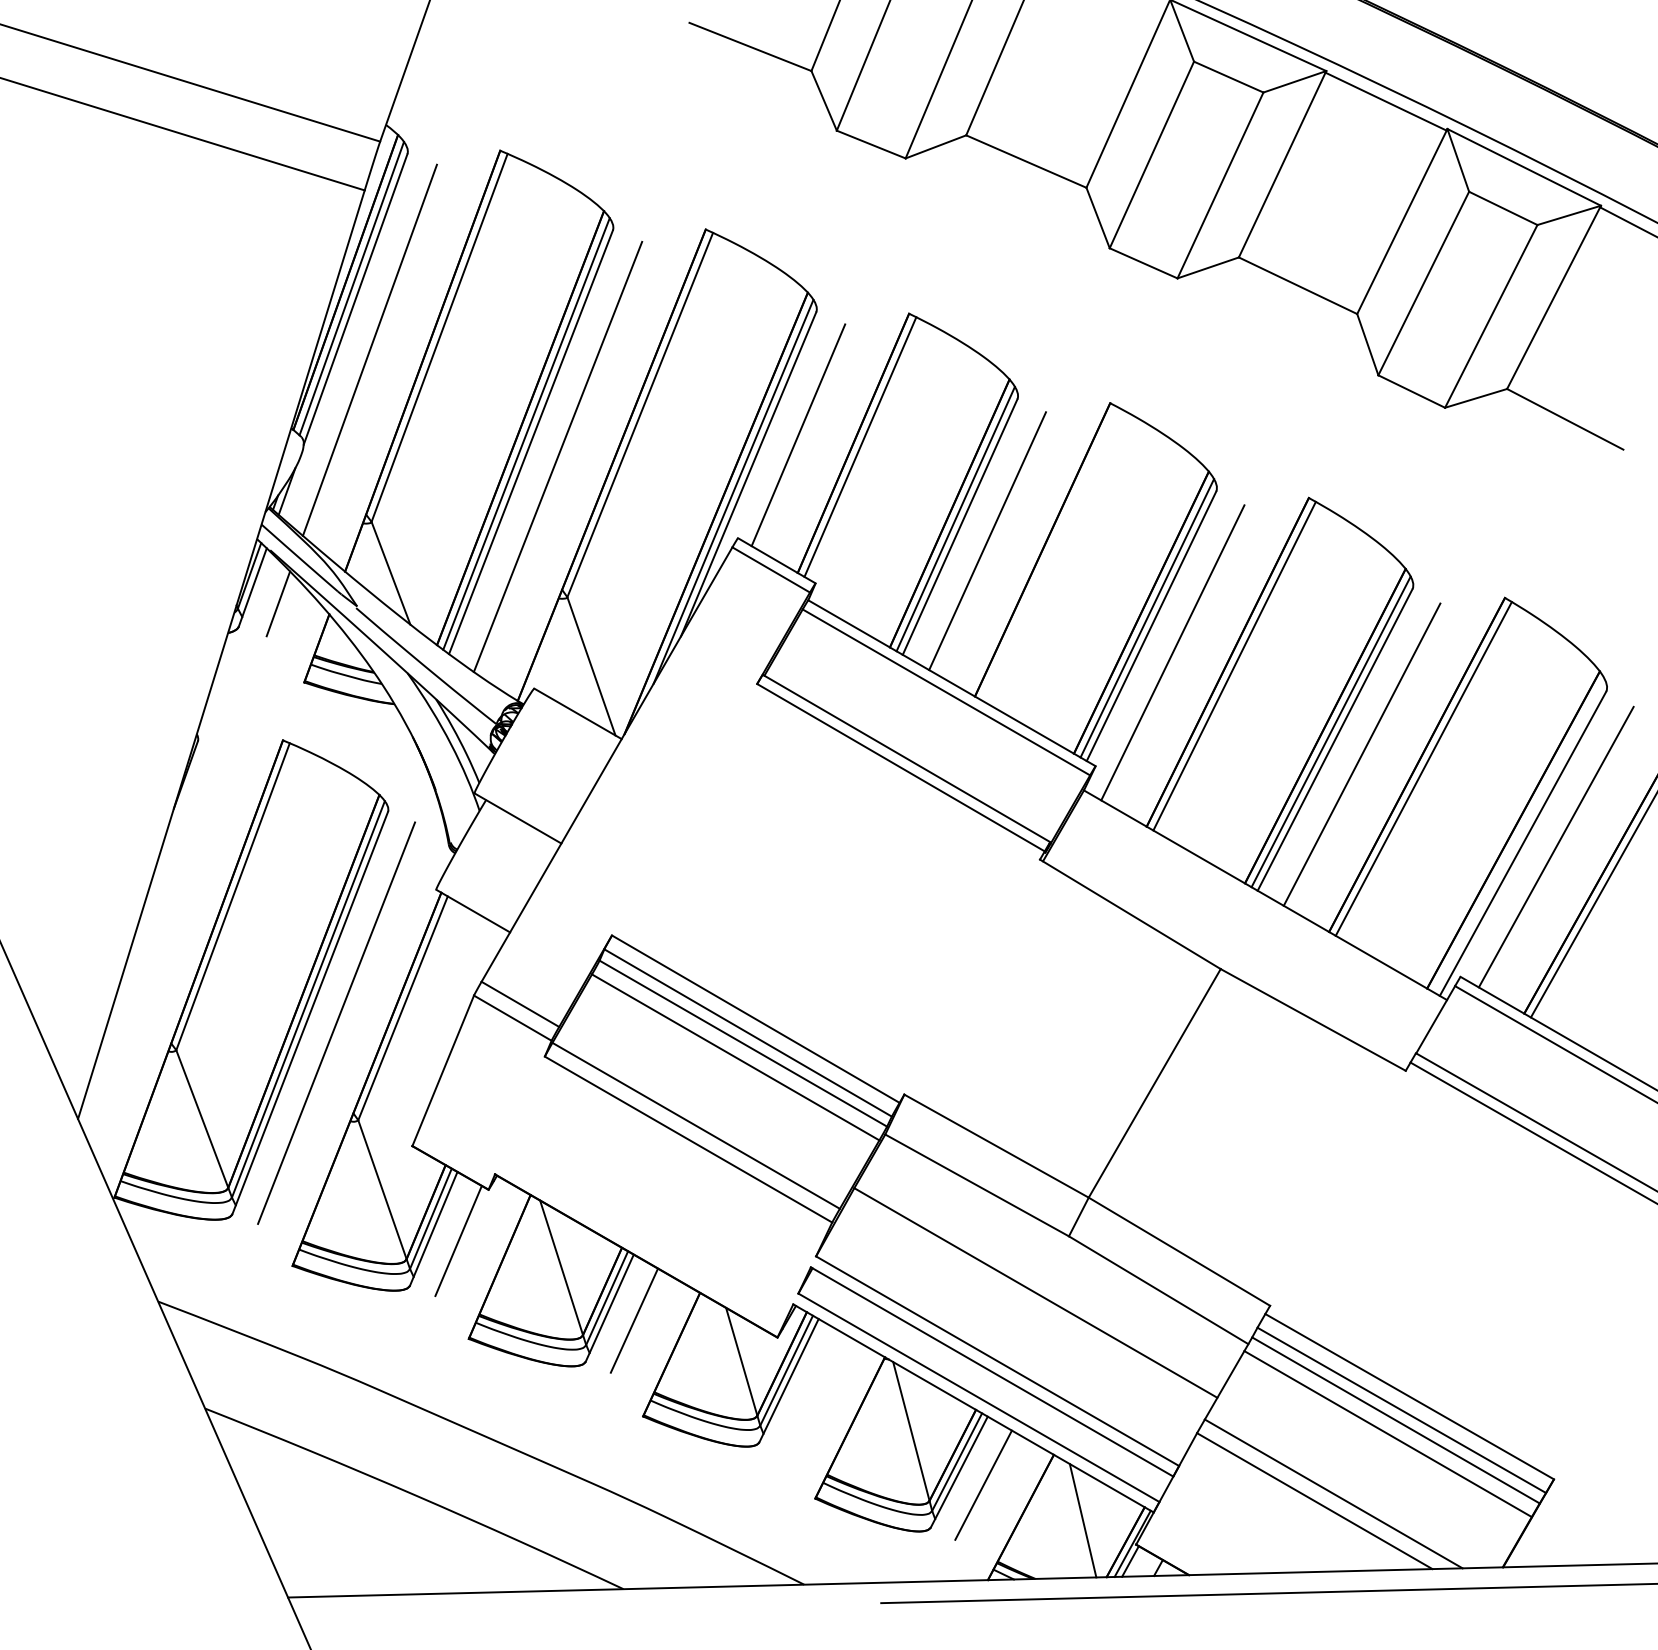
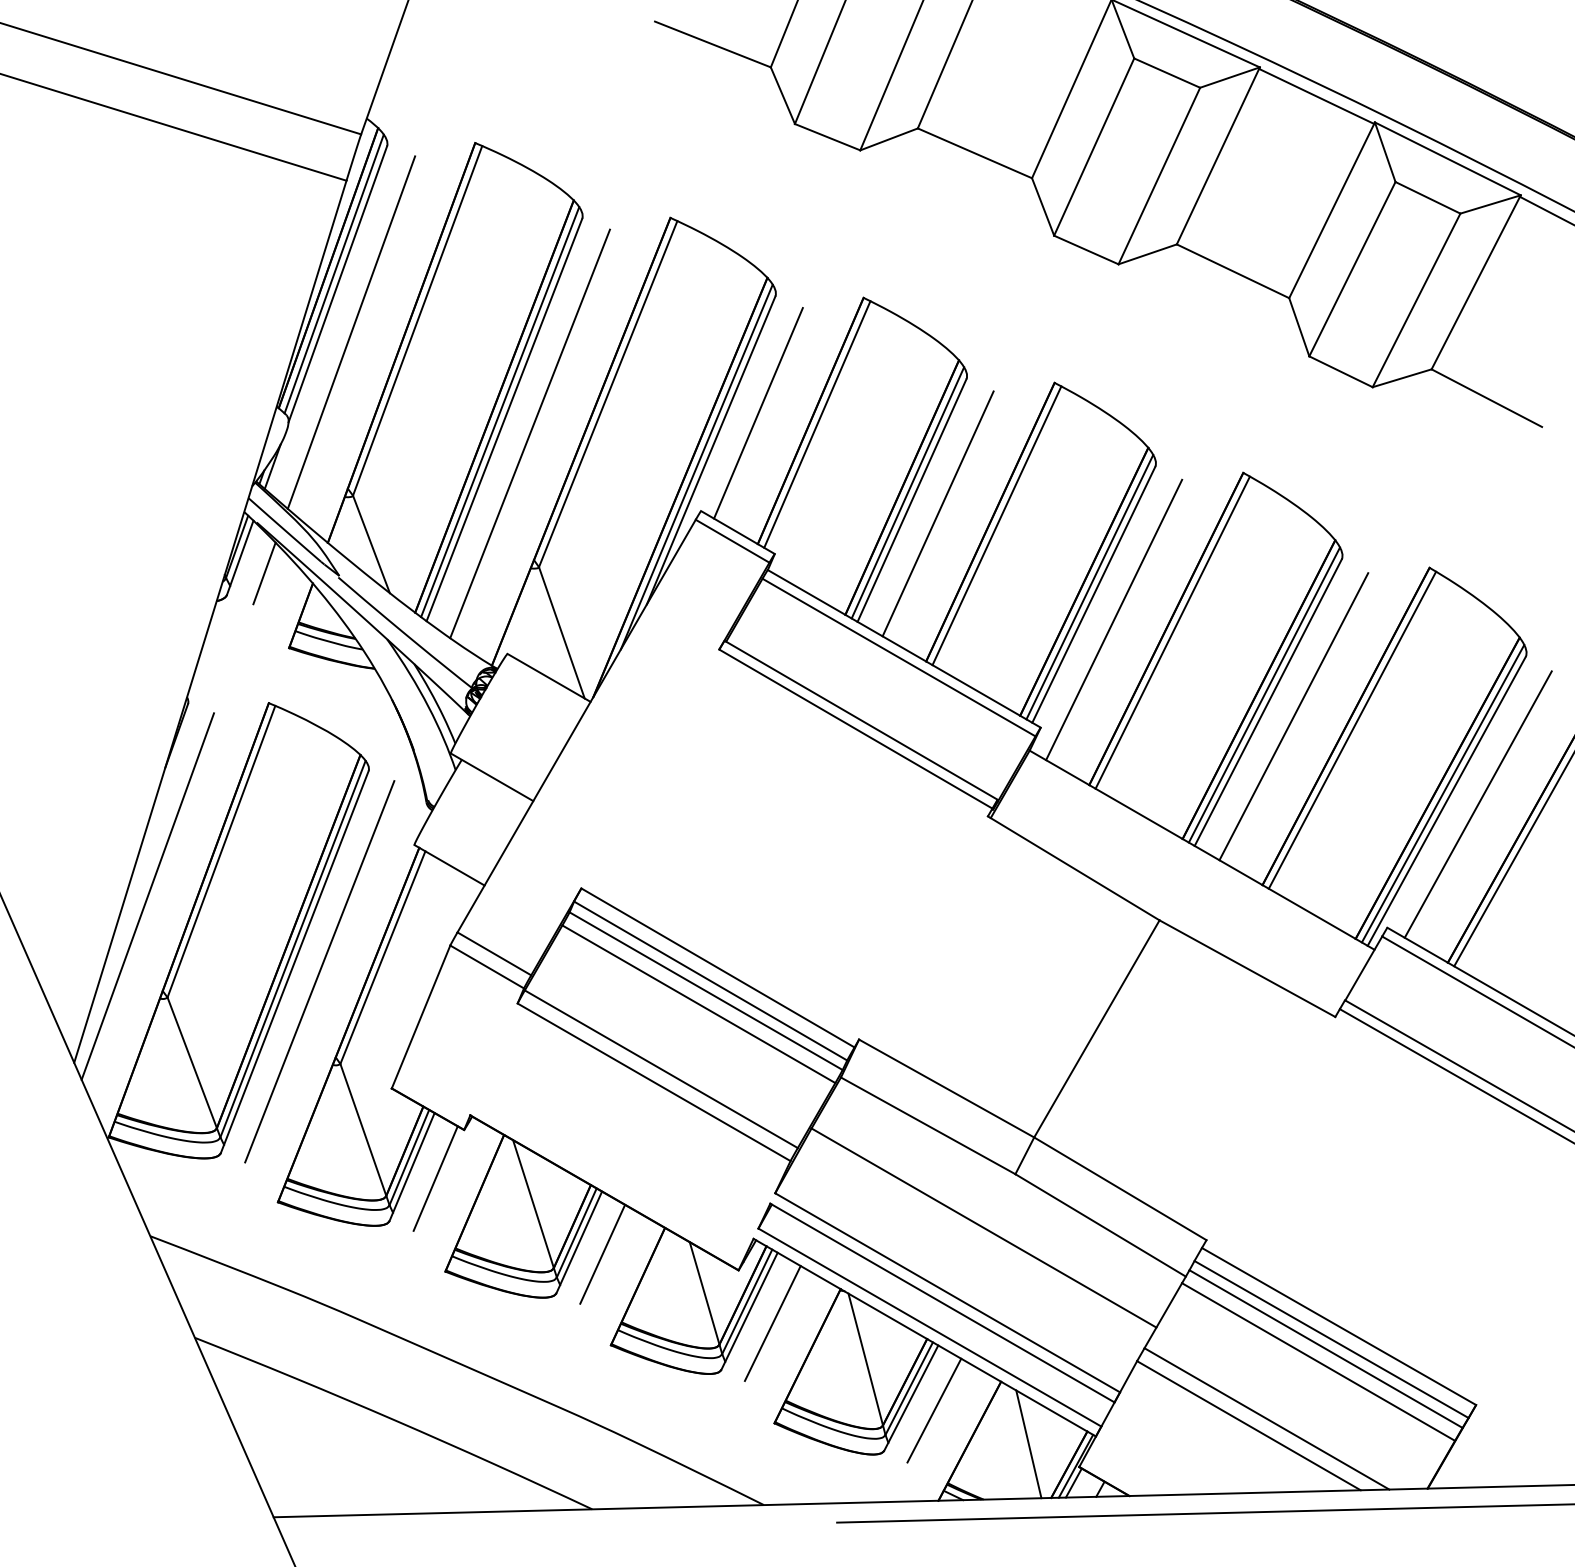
line: (1049, 553) -> (996, 525), added
line: (1518, 835) -> (1442, 793), added
line: (155, 943) -> (147, 896), added
line: (813, 1393) -> (772, 1323), added

